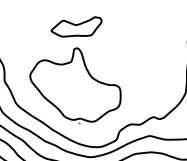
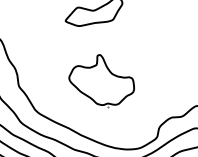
part: (75, 85) -> (101, 80), size x0.6

